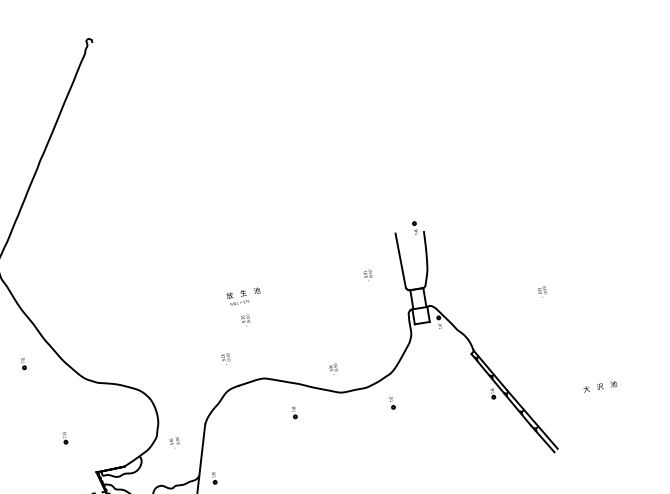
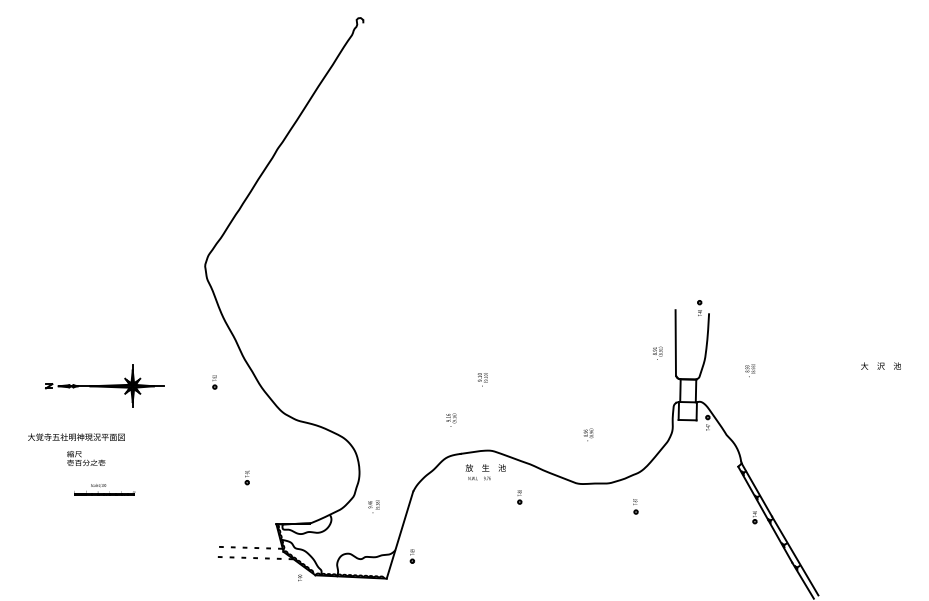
text: (367, 275) -> (657, 352), moved
text: (542, 291) -> (750, 370), moved
text: (243, 296) -> (485, 472), moved
text: (333, 368) -> (588, 434), moved
text: (599, 386) -> (880, 365), moved

